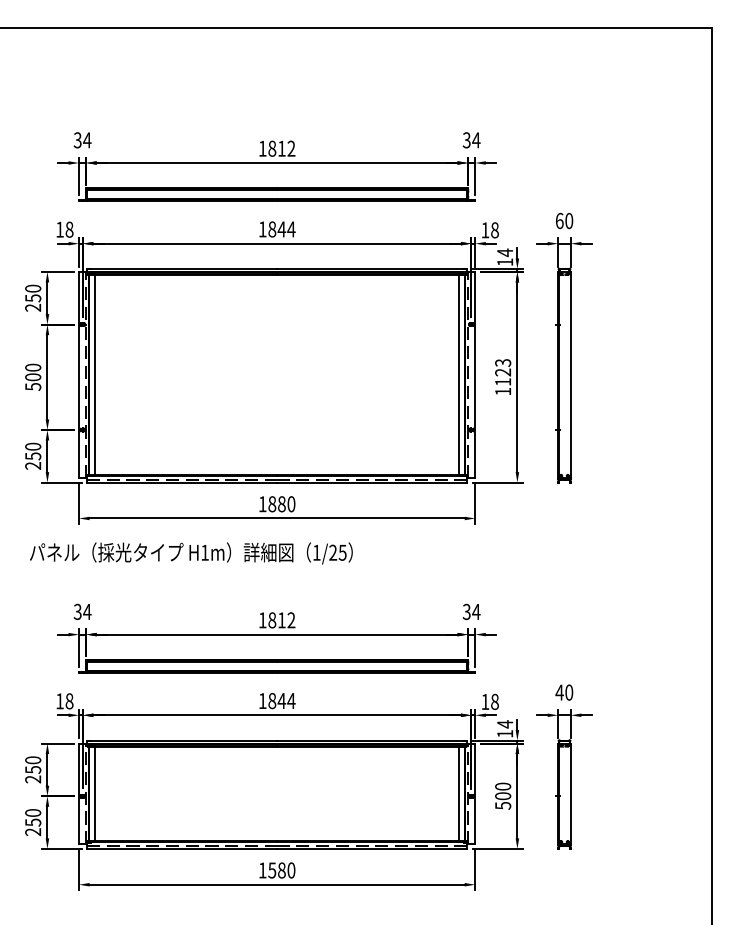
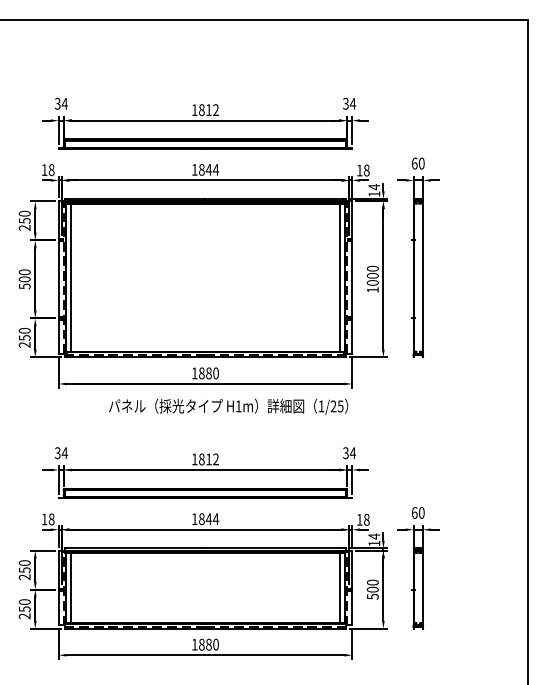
text: (503, 372) -> (373, 275), 1123 -> 1000
text: (191, 553) -> (228, 406), moved
text: (559, 692) -> (414, 512), 40 -> 60
text: (272, 870) -> (202, 644), 1580 -> 1880

